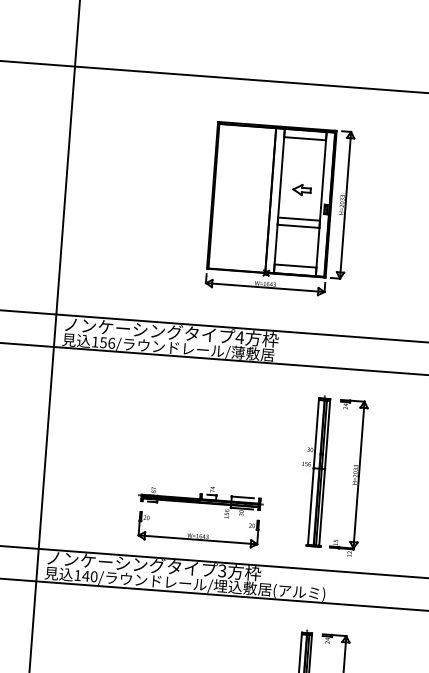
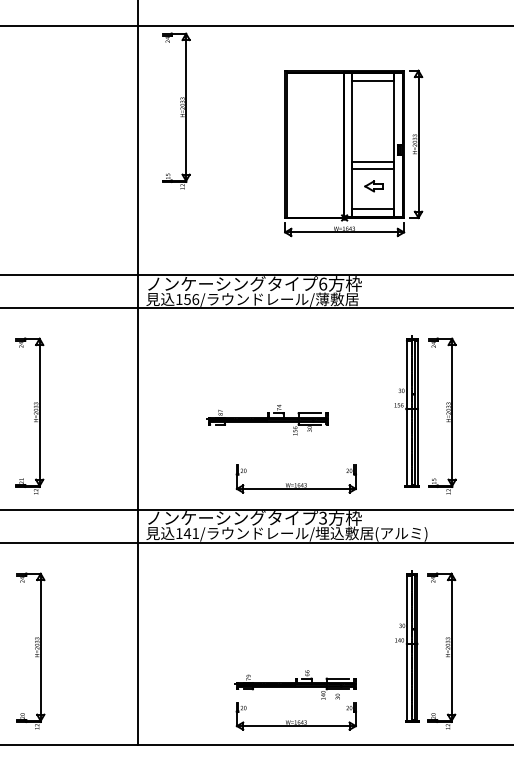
part: (106, 153) -> (176, 110), added
part: (301, 190) -> (373, 186), moved
text: (239, 336) -> (322, 283), 4 -> 6
part: (199, 501) -> (267, 420), moved
text: (93, 576) -> (195, 533), 140/ -> 141/

